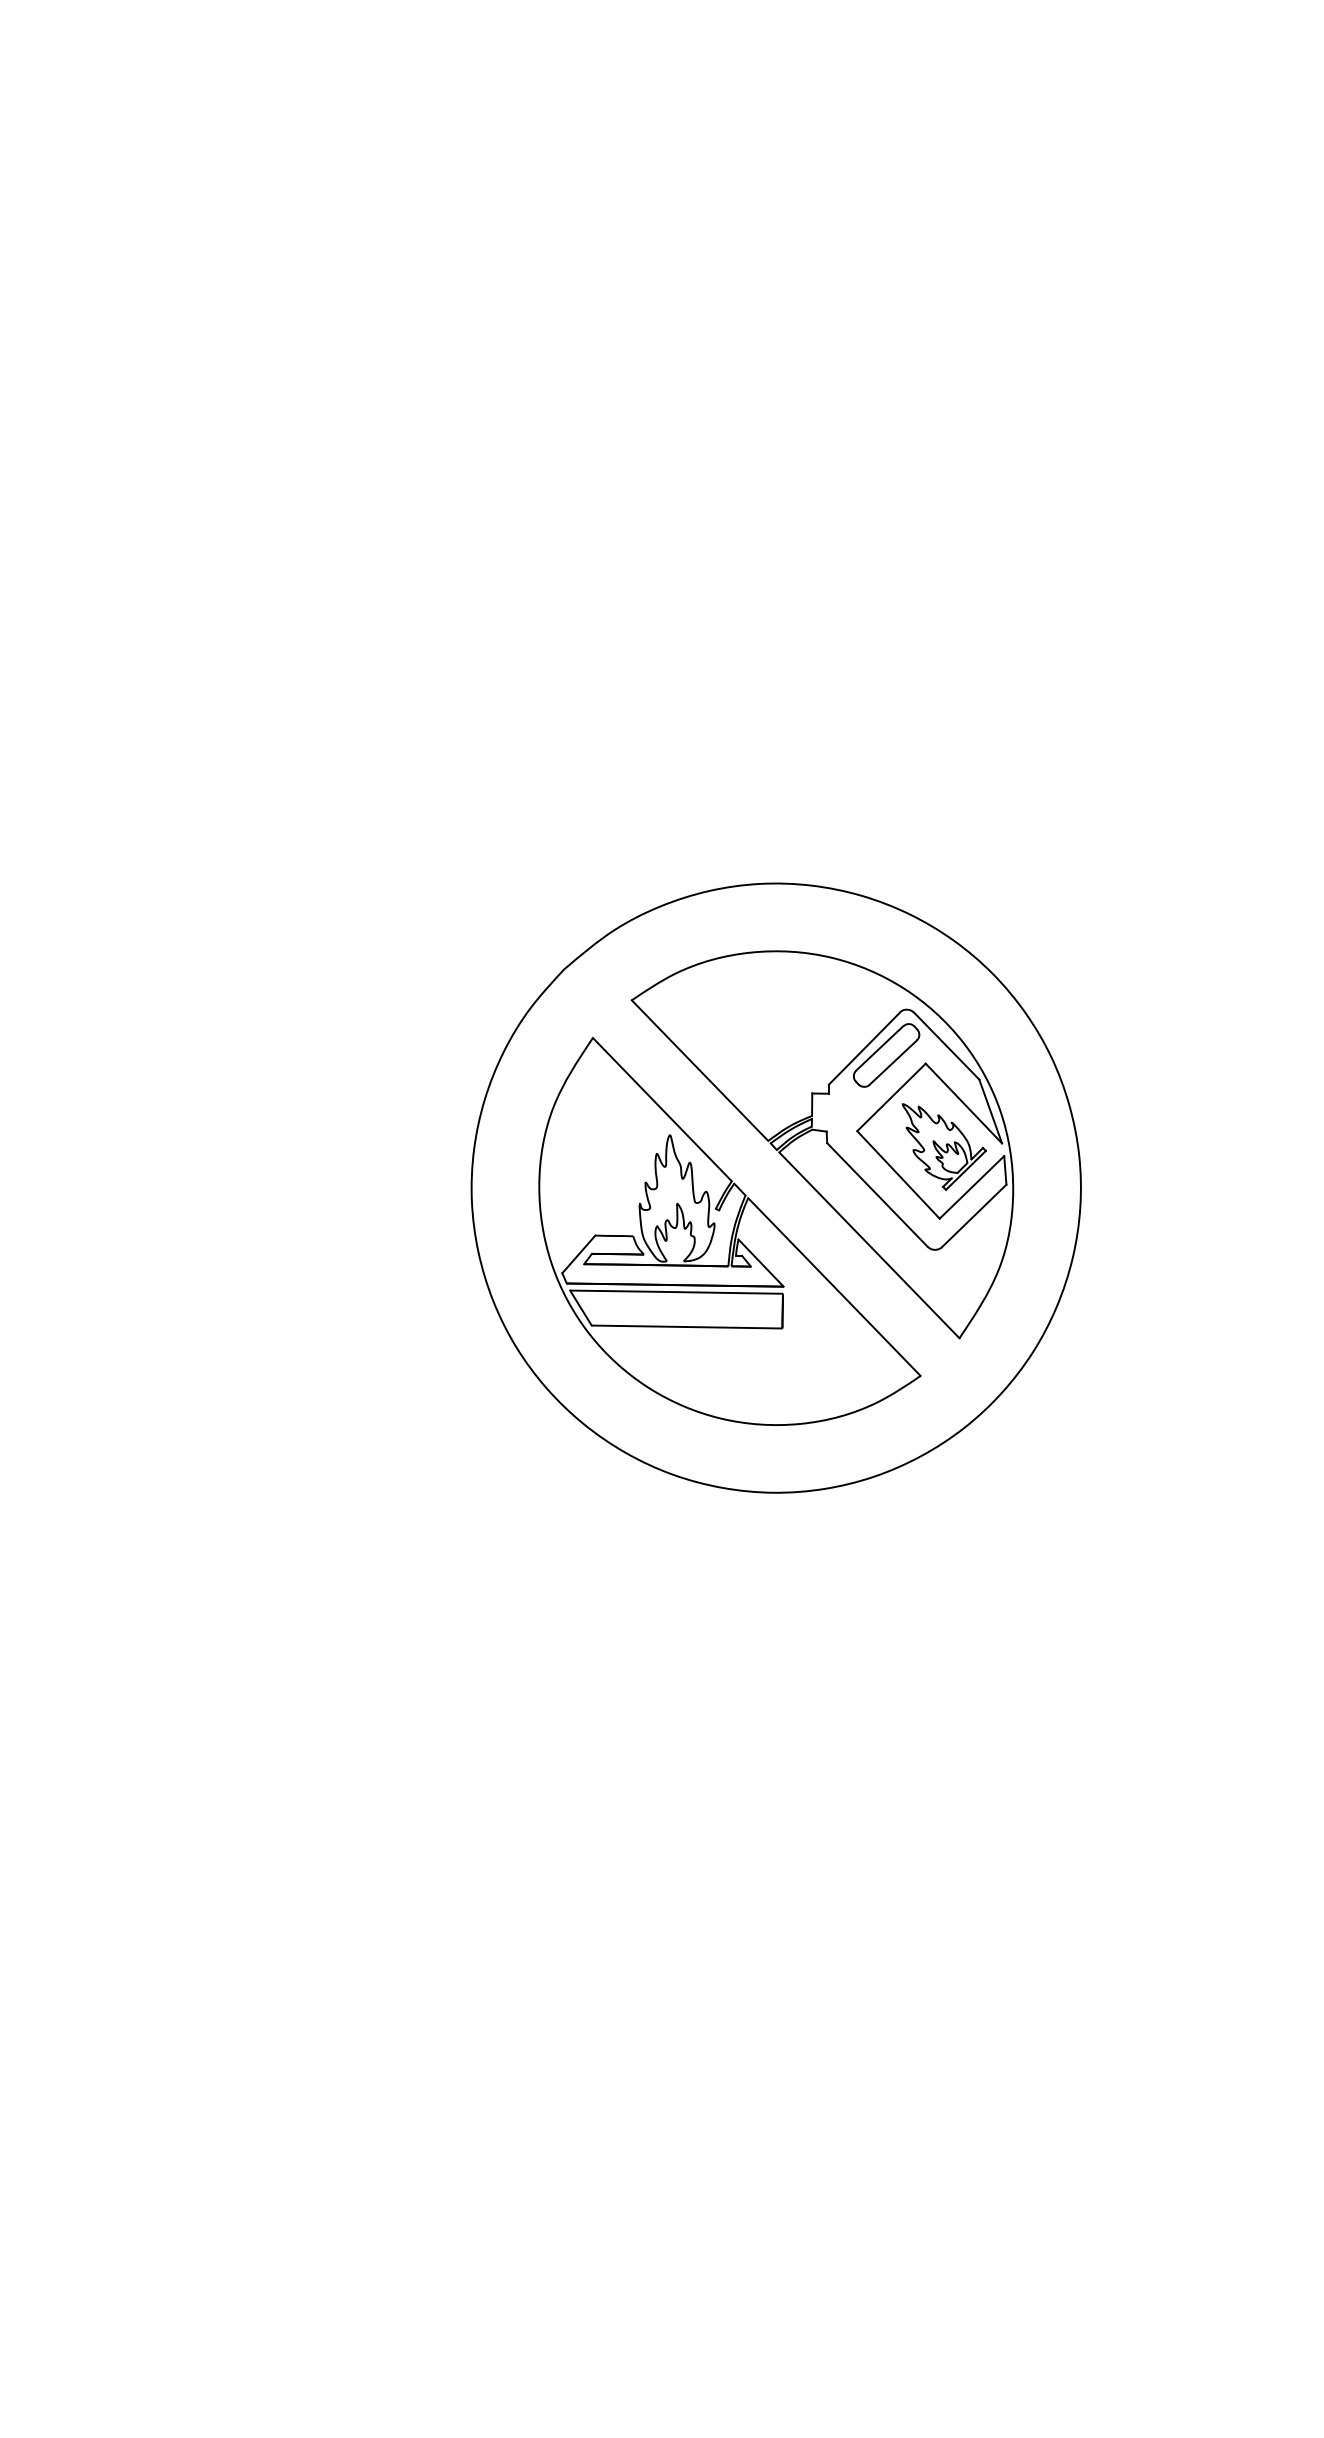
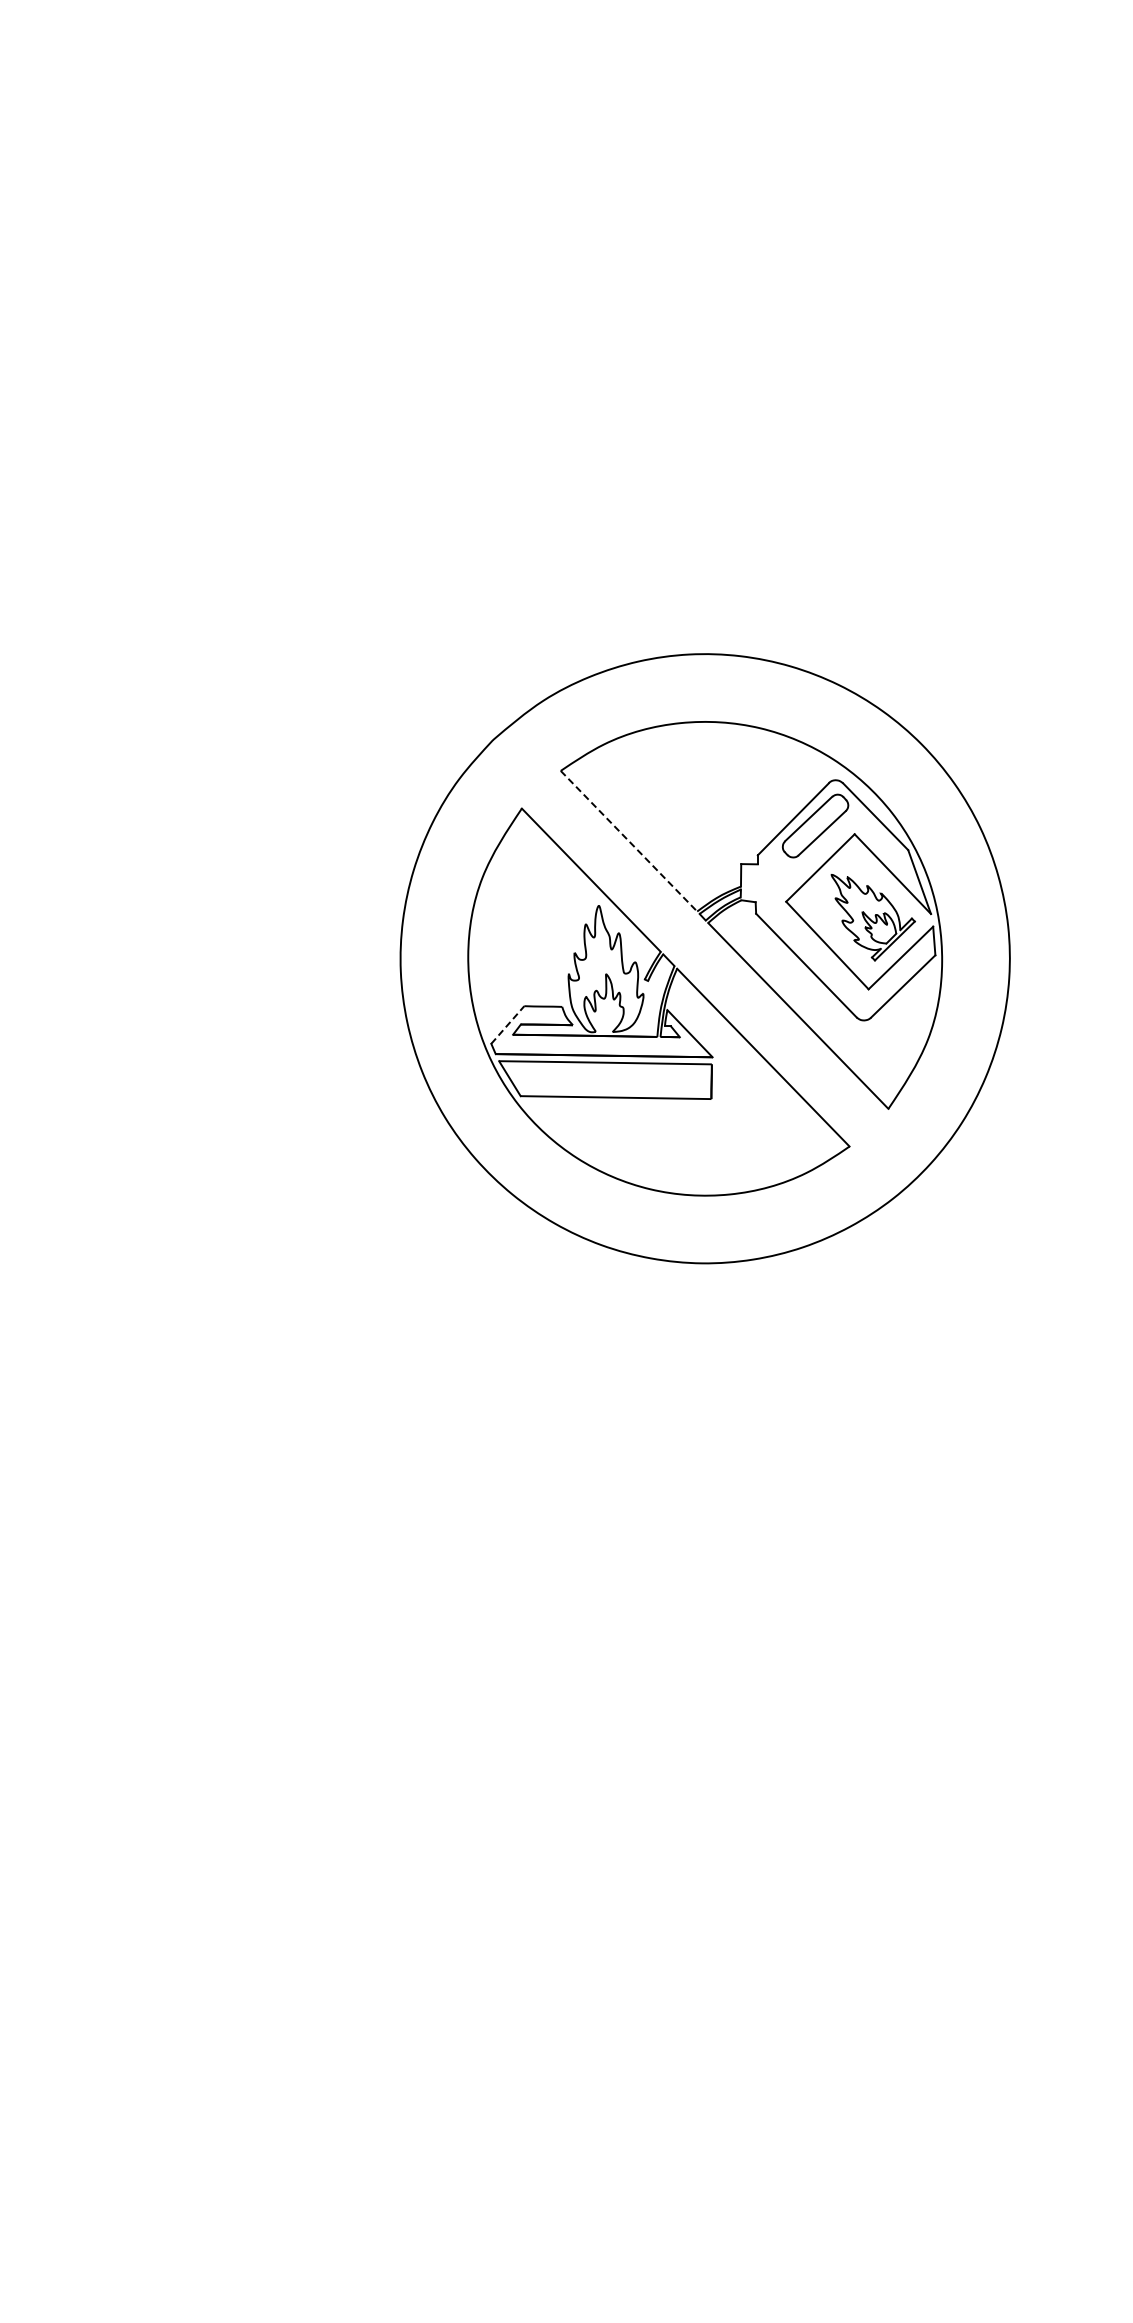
line: (700, 1070) -> (629, 841), solid -> dashed
line: (579, 1254) -> (508, 1025), solid -> dashed

